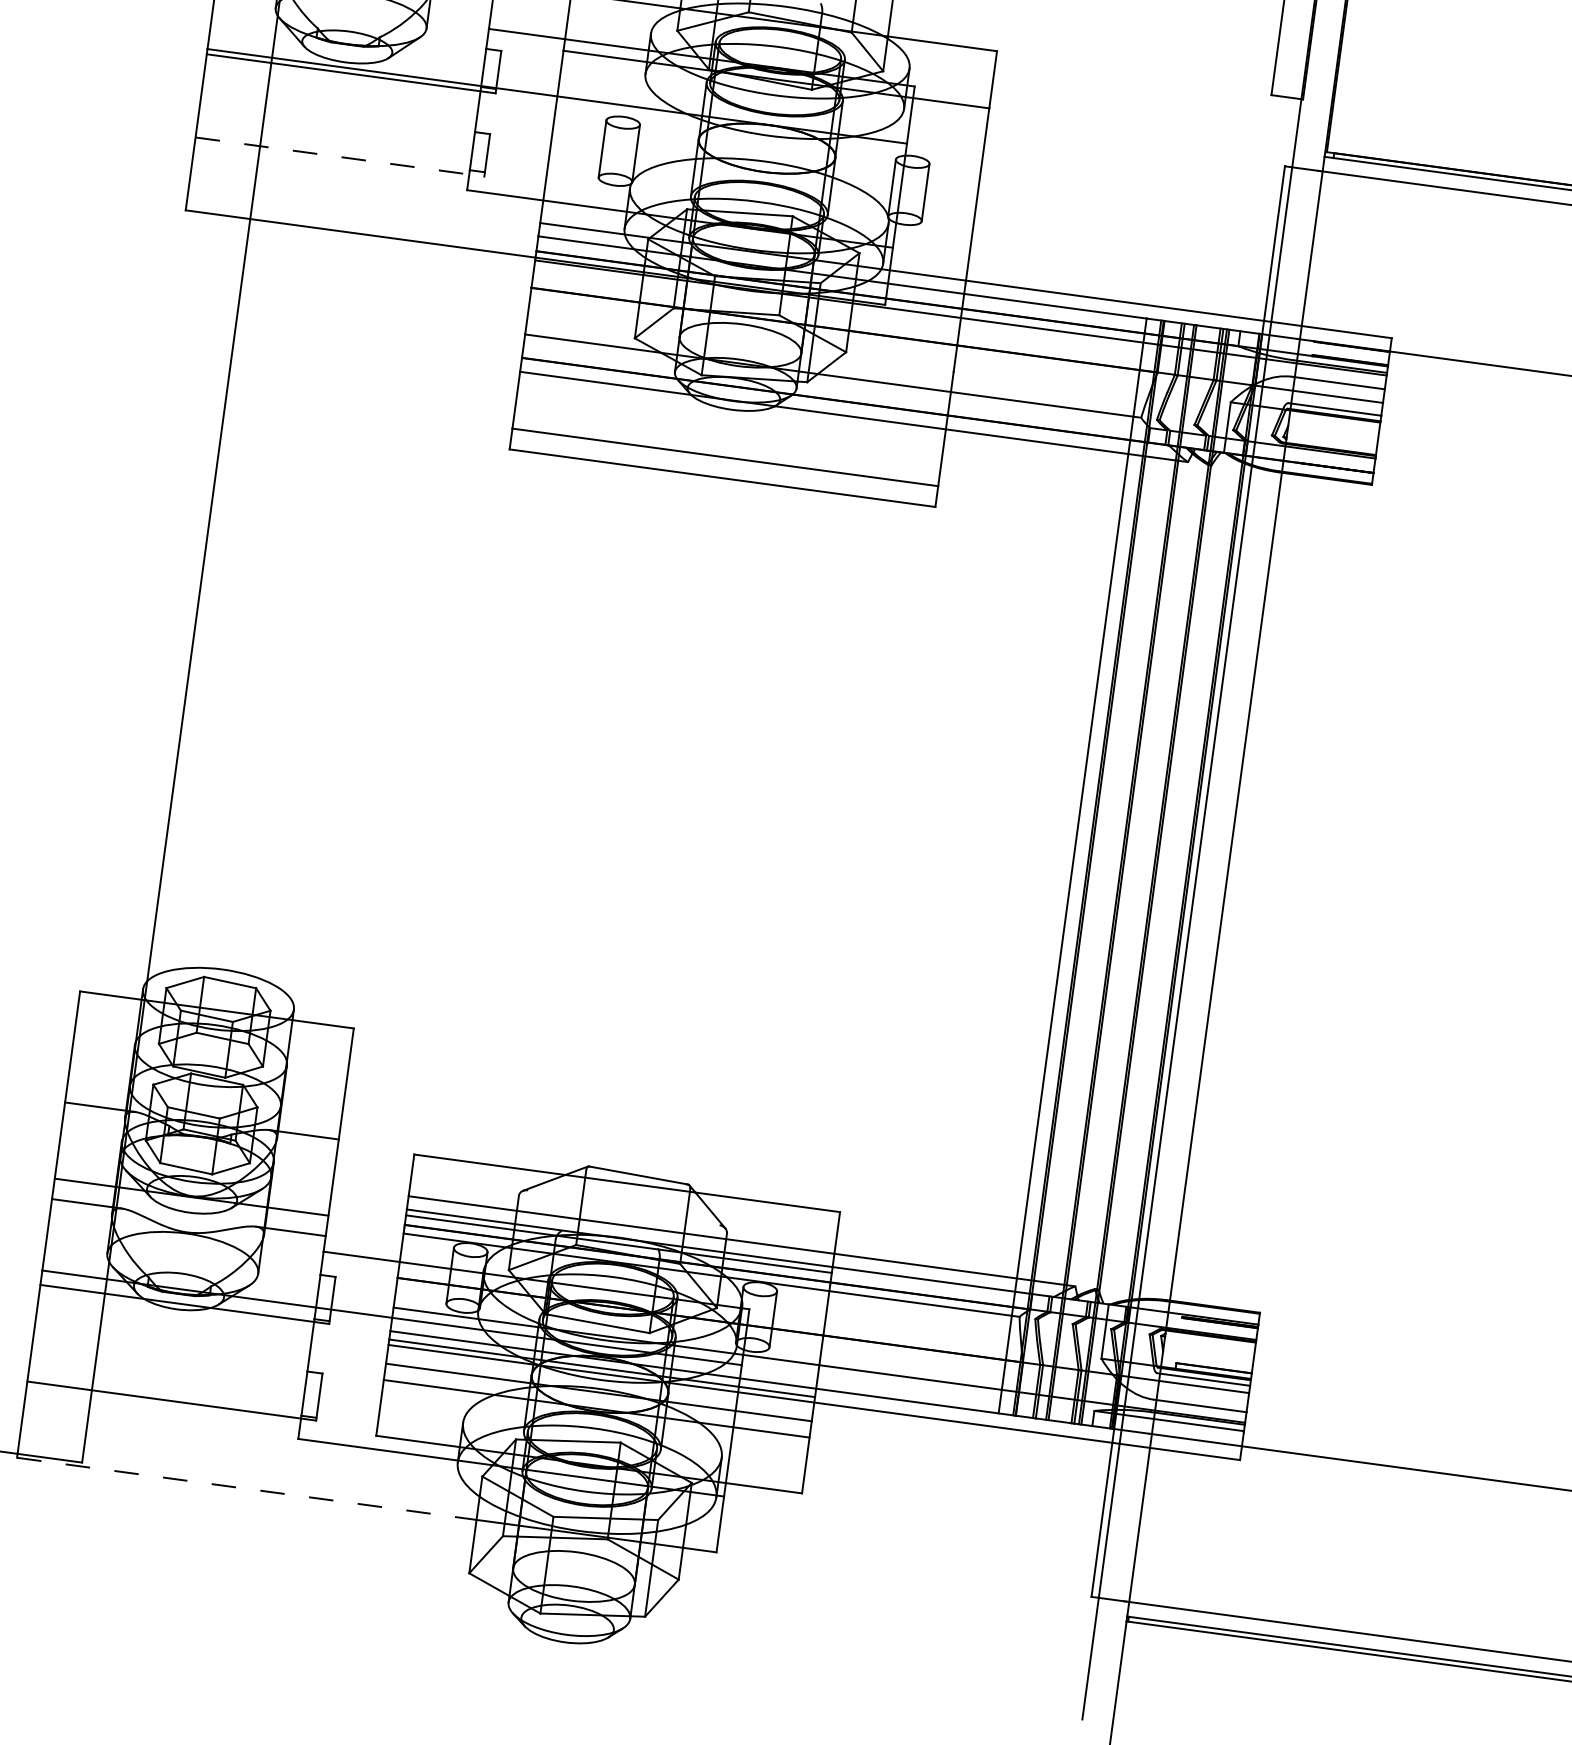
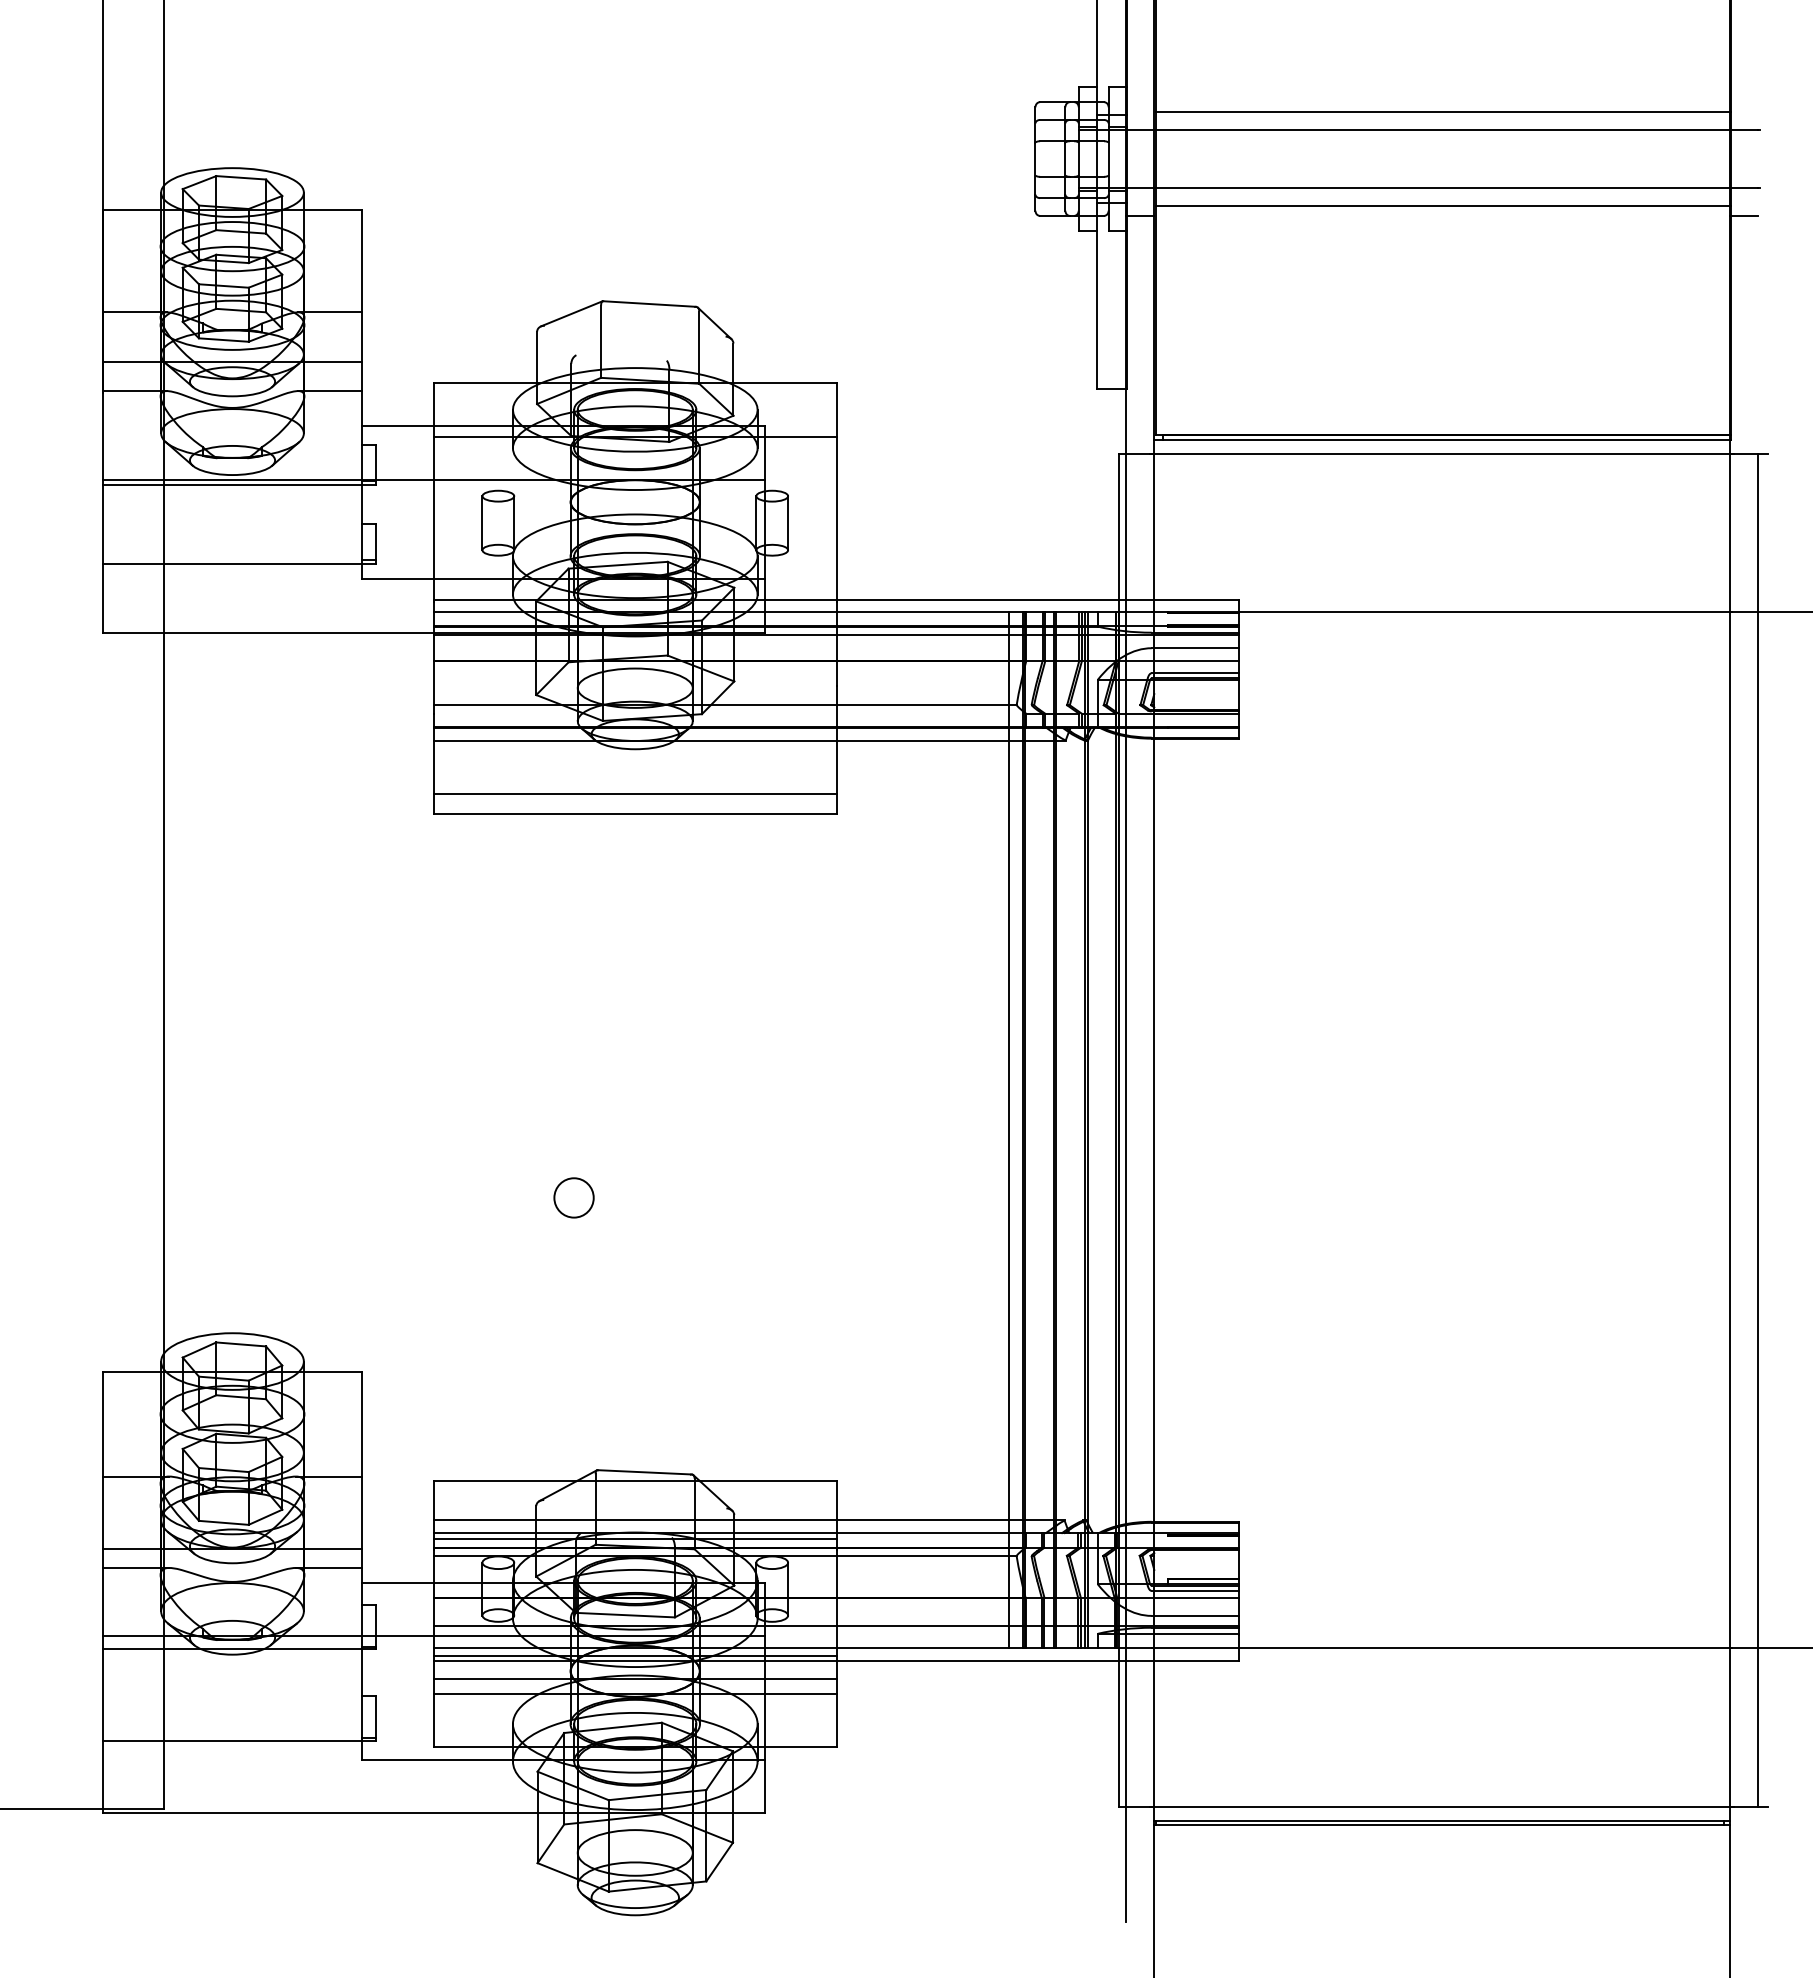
line: (339, 156) -> (239, 563), dashed -> solid
circle: (602, 874) -> (573, 1197), added
line: (247, 1488) -> (320, 1812), dashed -> solid

